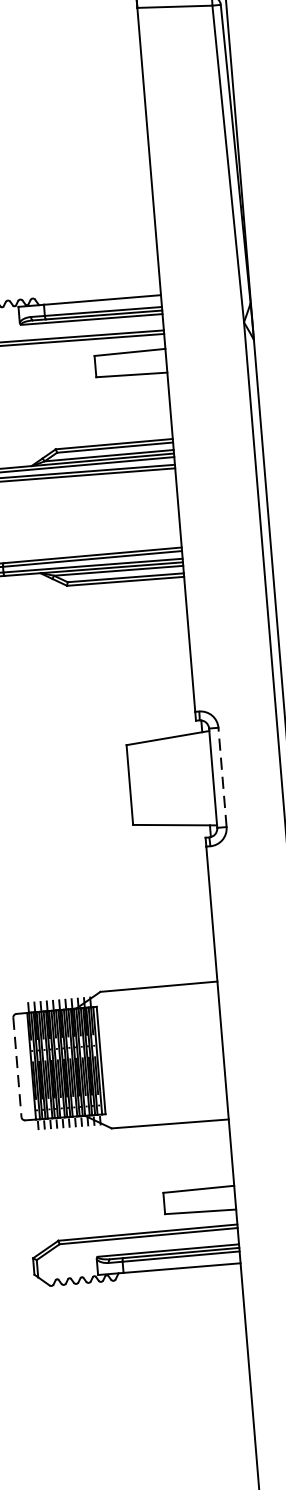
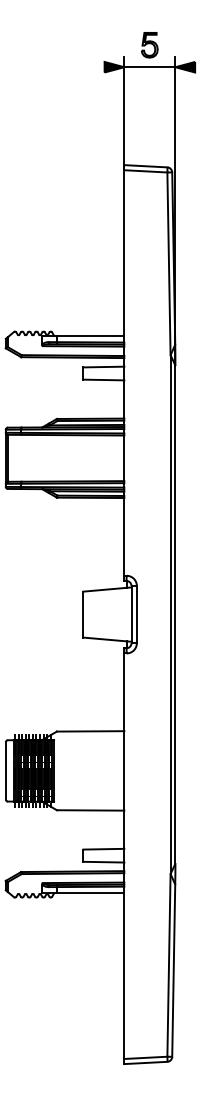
line: (221, 777) -> (136, 614), dashed -> solid
line: (16, 1066) -> (5, 770), dashed -> solid

